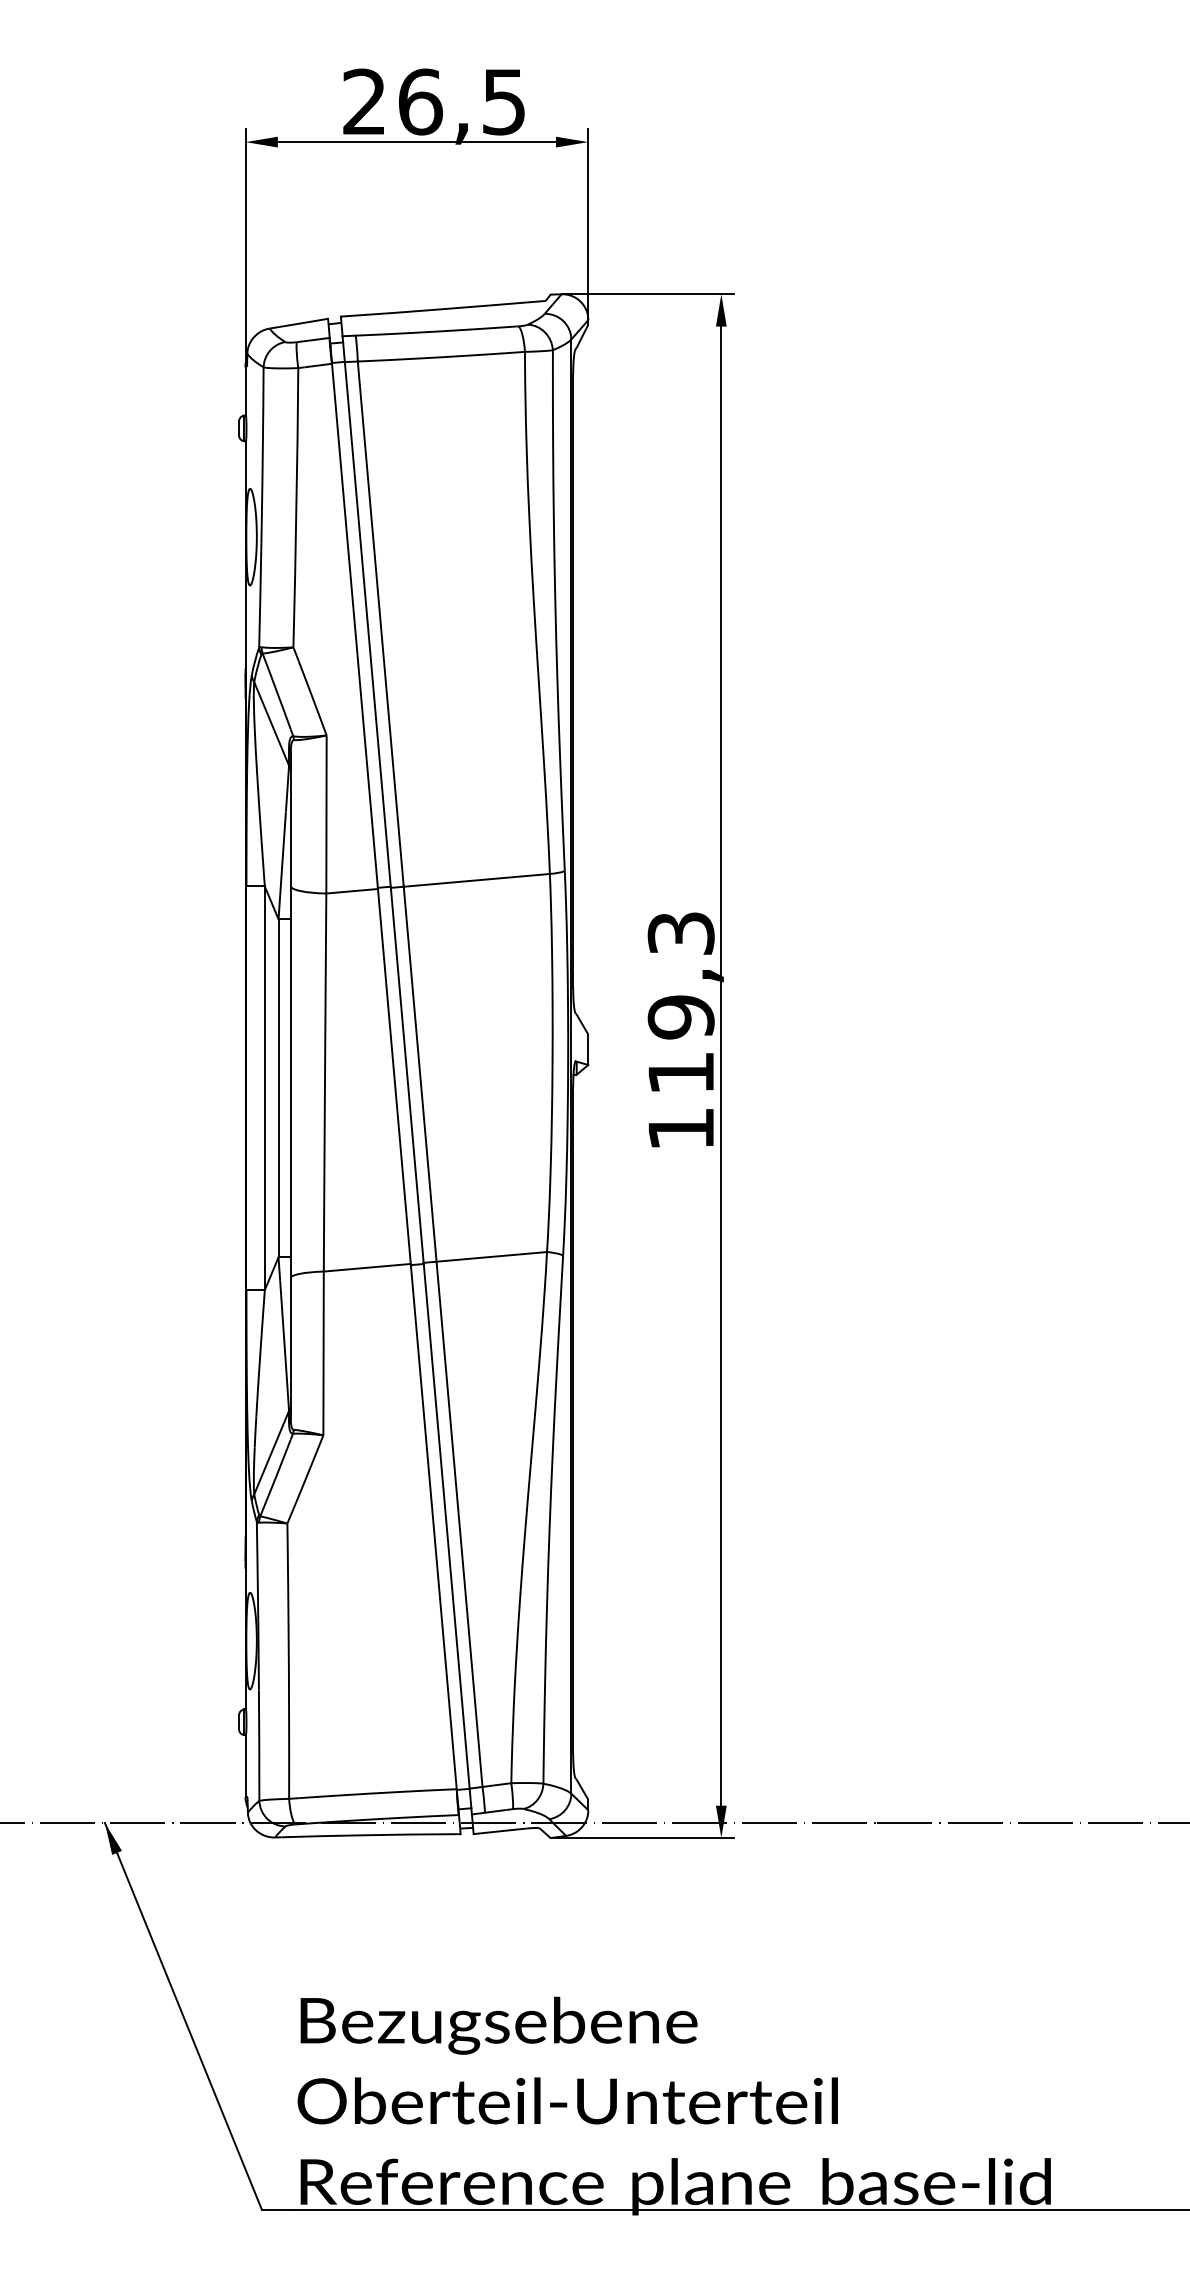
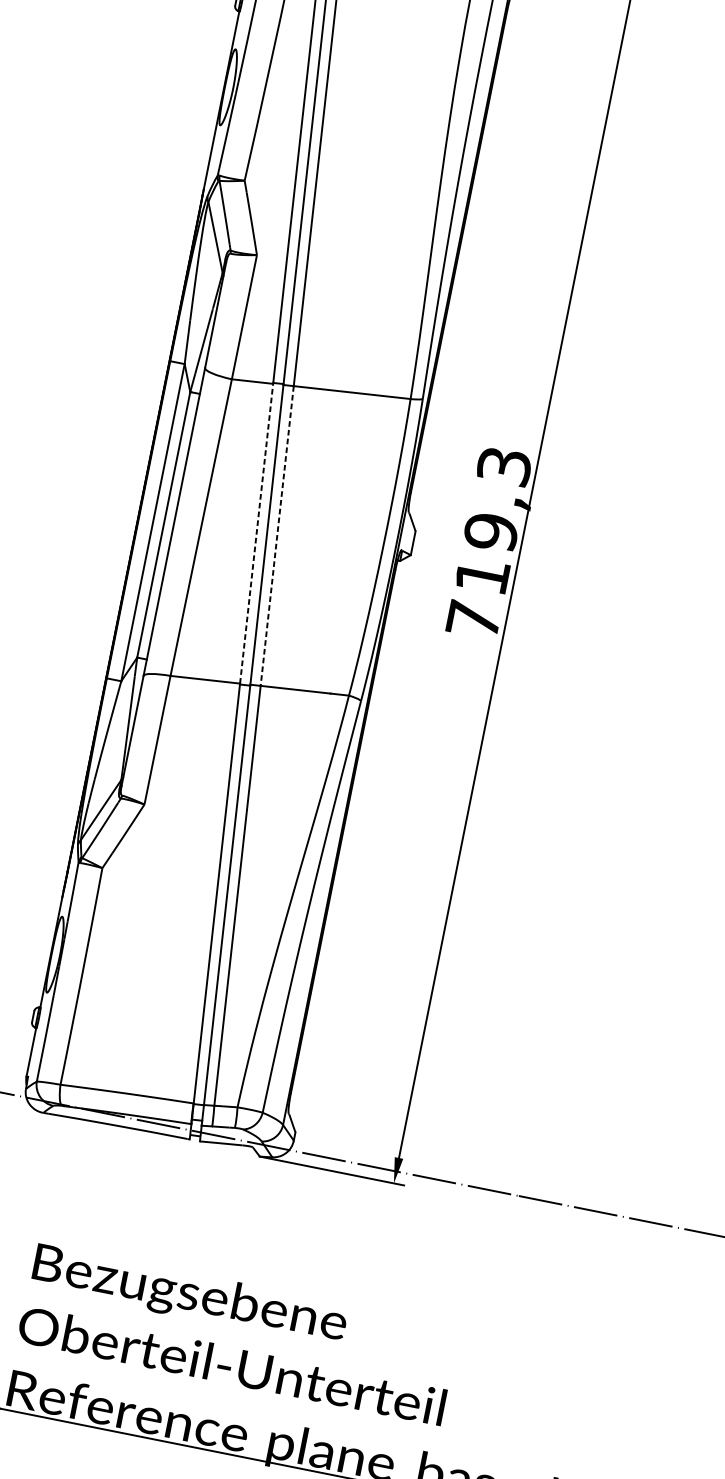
line: (420, 1074) -> (277, 536), solid -> dashed
line: (394, 1075) -> (256, 532), solid -> dashed
text: (680, 1128) -> (473, 619), 119,3 -> 719,3

